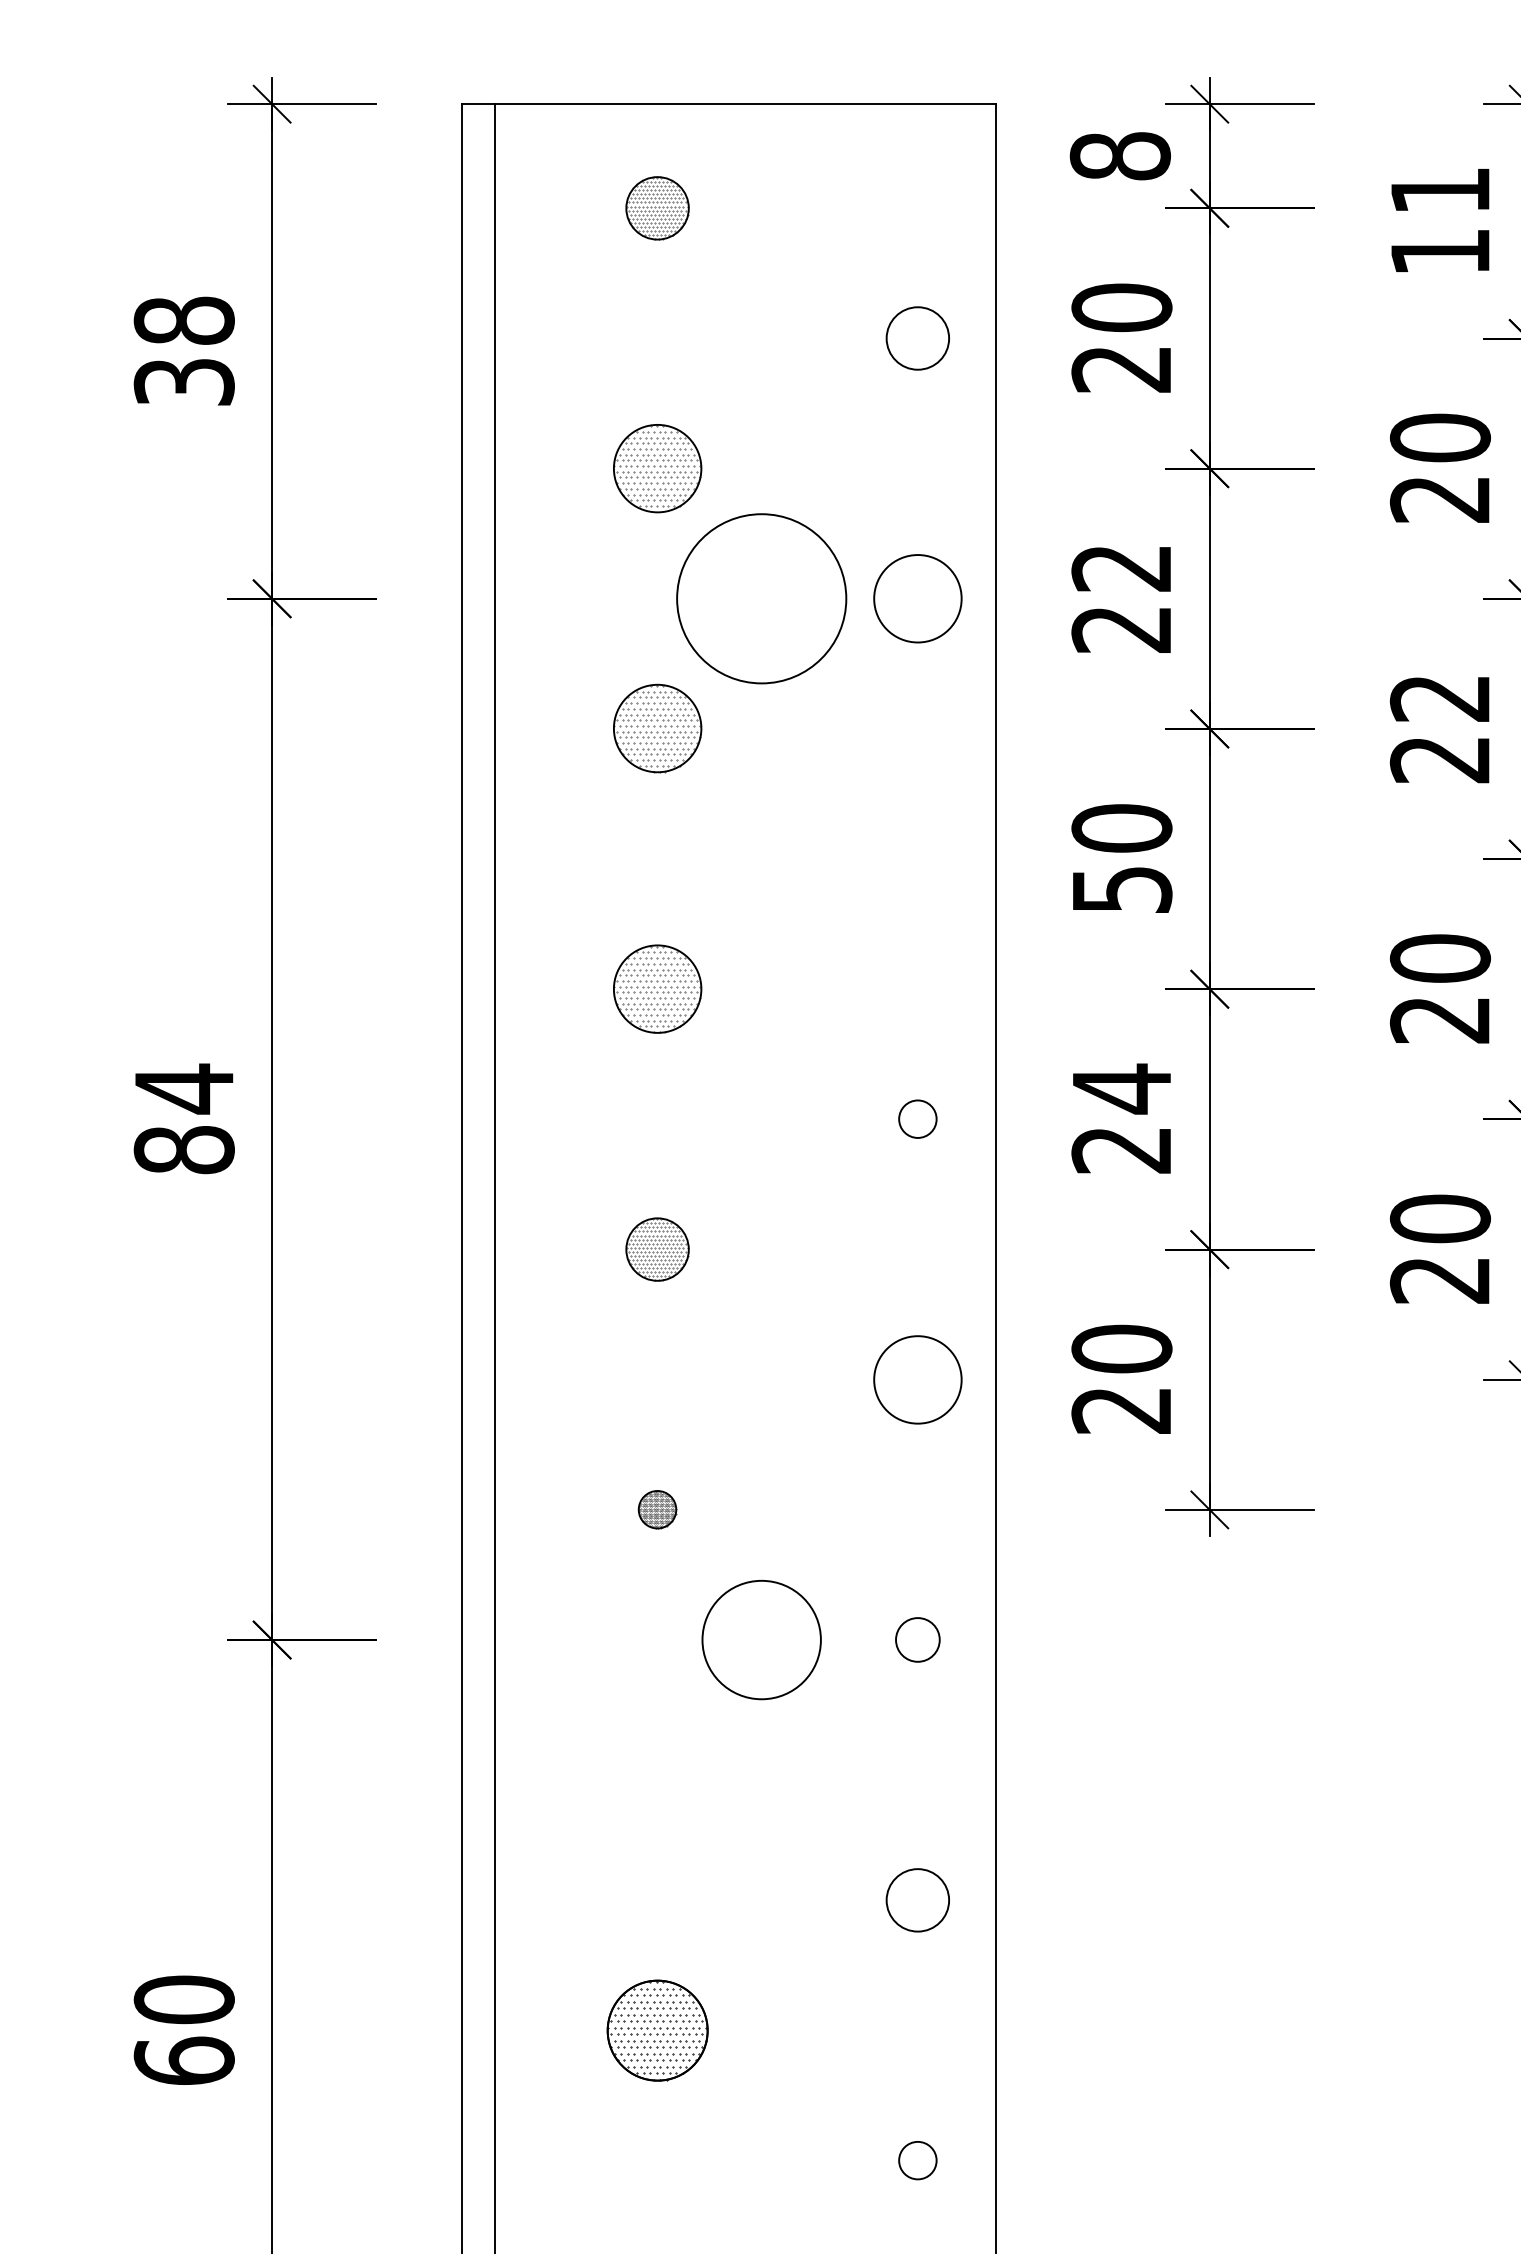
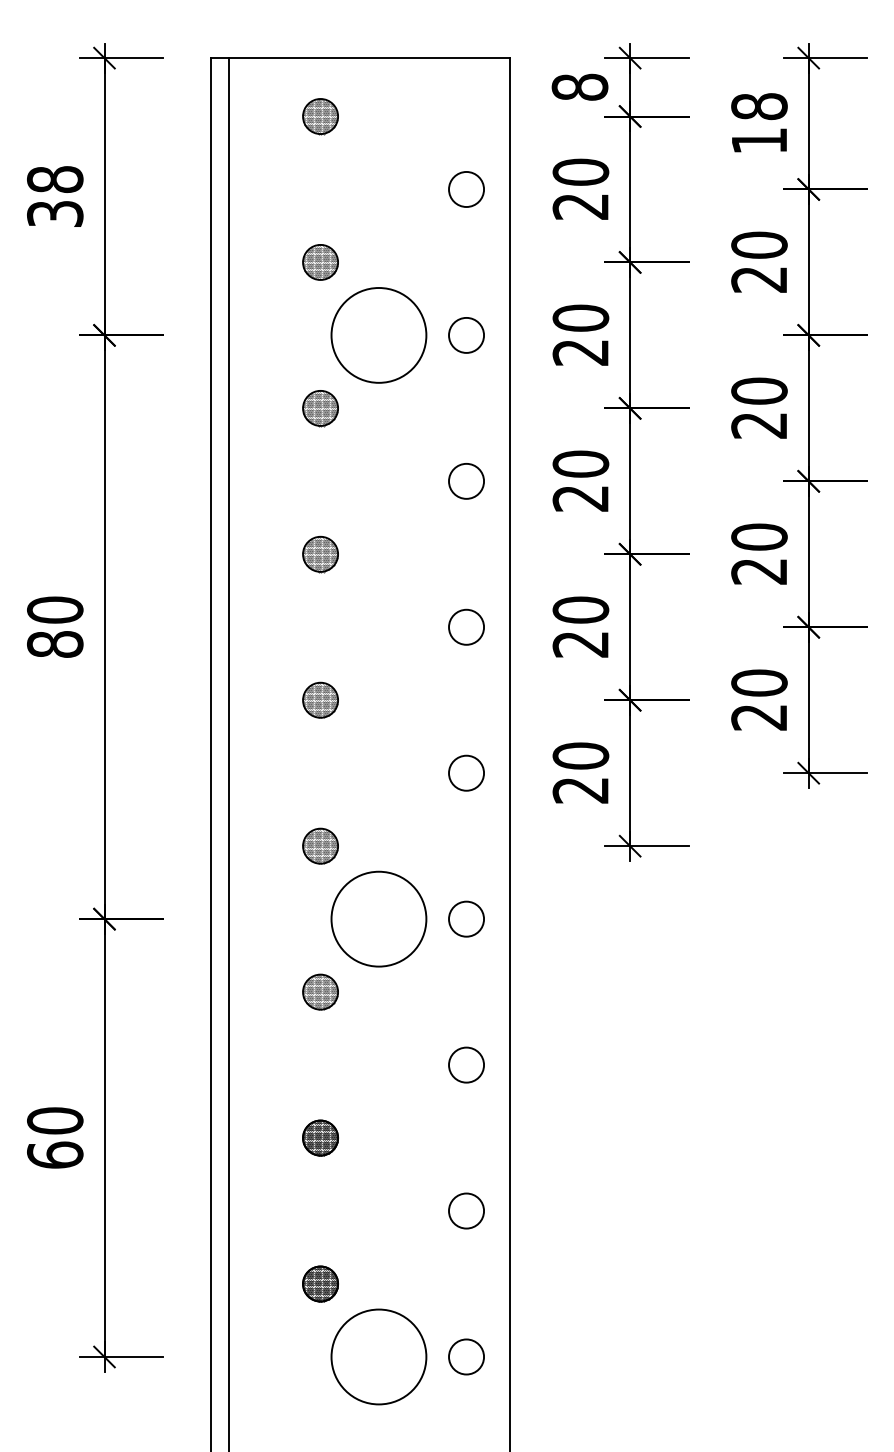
text: (1440, 190) -> (759, 106), 11 -> 18
part: (657, 468) -> (320, 262), size x0.71
text: (1121, 566) -> (580, 317), 22 -> 20
circle: (917, 598) -> (466, 335), size x0.71
text: (1440, 697) -> (759, 390), 22 -> 20
part: (657, 729) -> (320, 408), size x0.71
circle: (917, 859) -> (466, 481), added
text: (1121, 889) -> (580, 498), 50 -> 20
part: (657, 989) -> (320, 554), size x0.71
text: (184, 1089) -> (55, 610), 84 -> 80
text: (1121, 1089) -> (580, 610), 24 -> 20
circle: (917, 1117) -> (466, 626), size x1.67
circle: (917, 1378) -> (466, 772), size x0.71
part: (657, 1508) -> (320, 845), size x1.67
circle: (760, 1638) -> (378, 918), size x1.43
circle: (917, 1638) -> (466, 918), size x1.43
part: (657, 1769) -> (320, 991), added
part: (657, 2029) -> (320, 1137), size x0.62
circle: (917, 2159) -> (466, 1210), size x1.67

